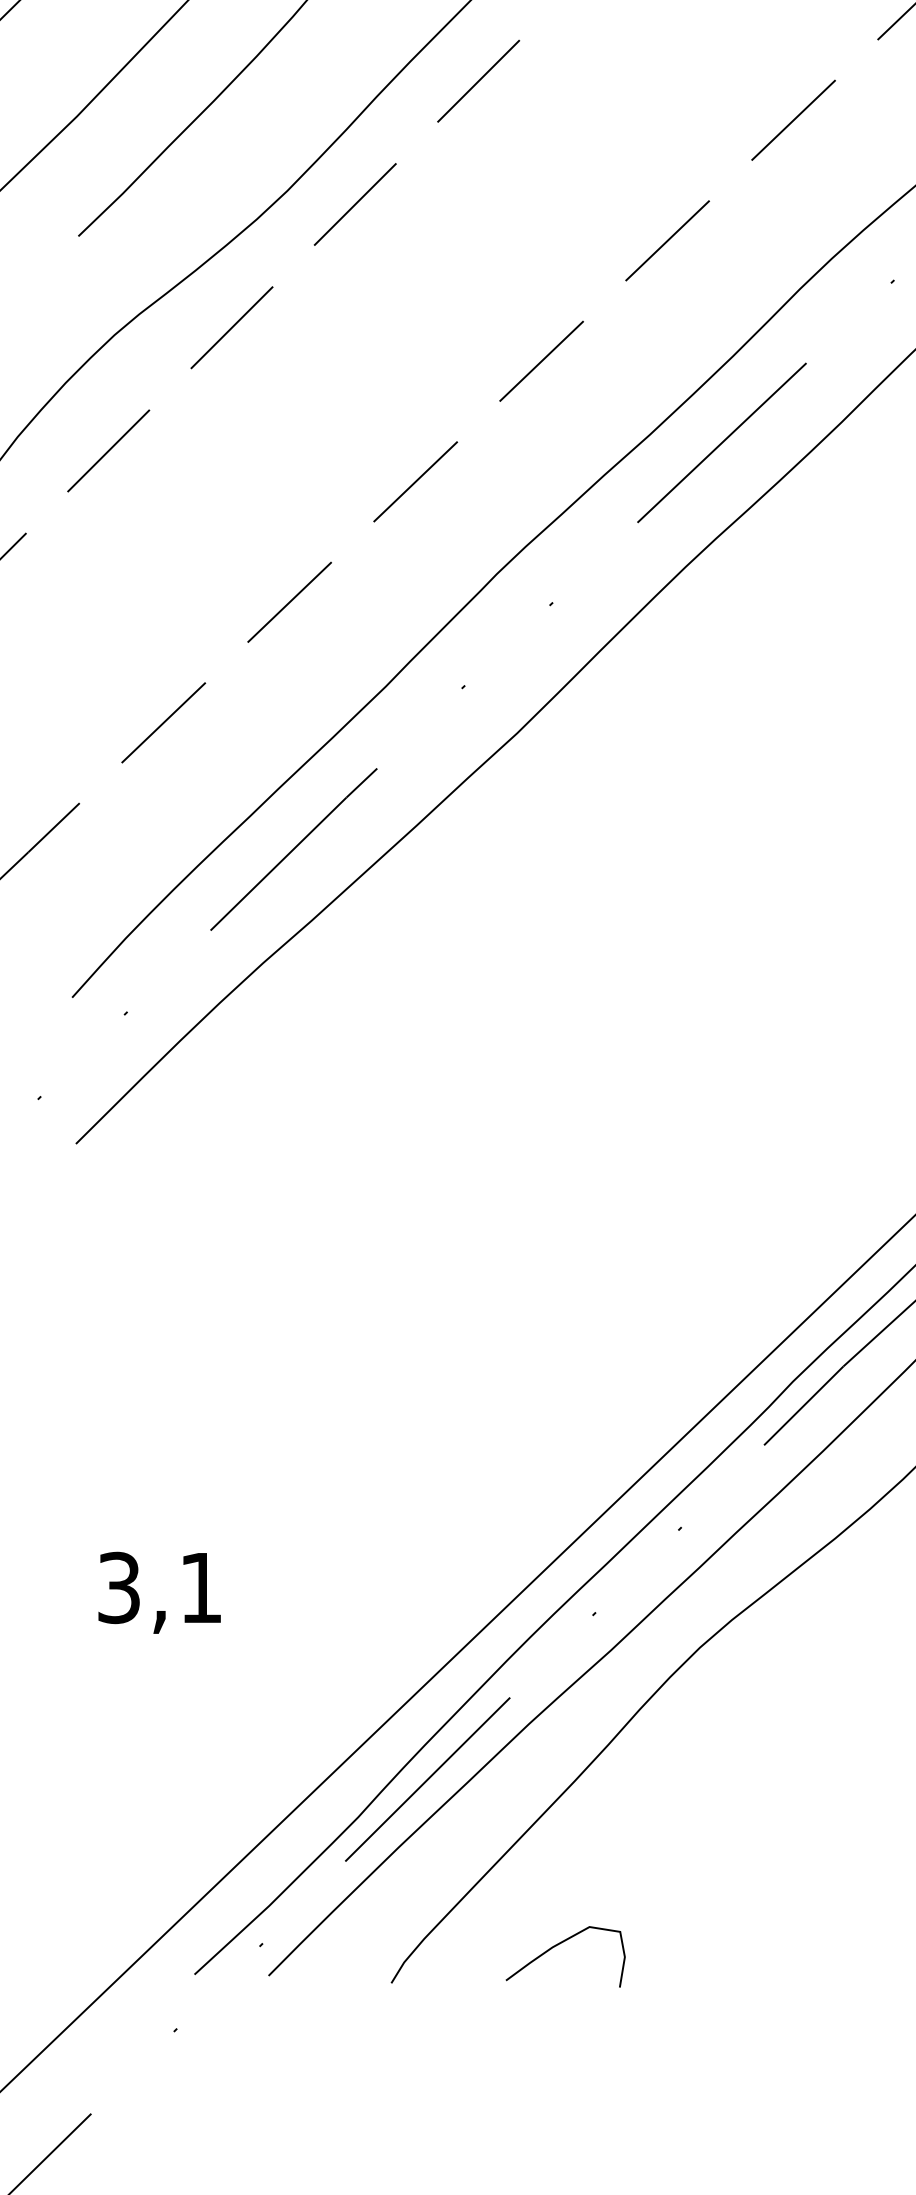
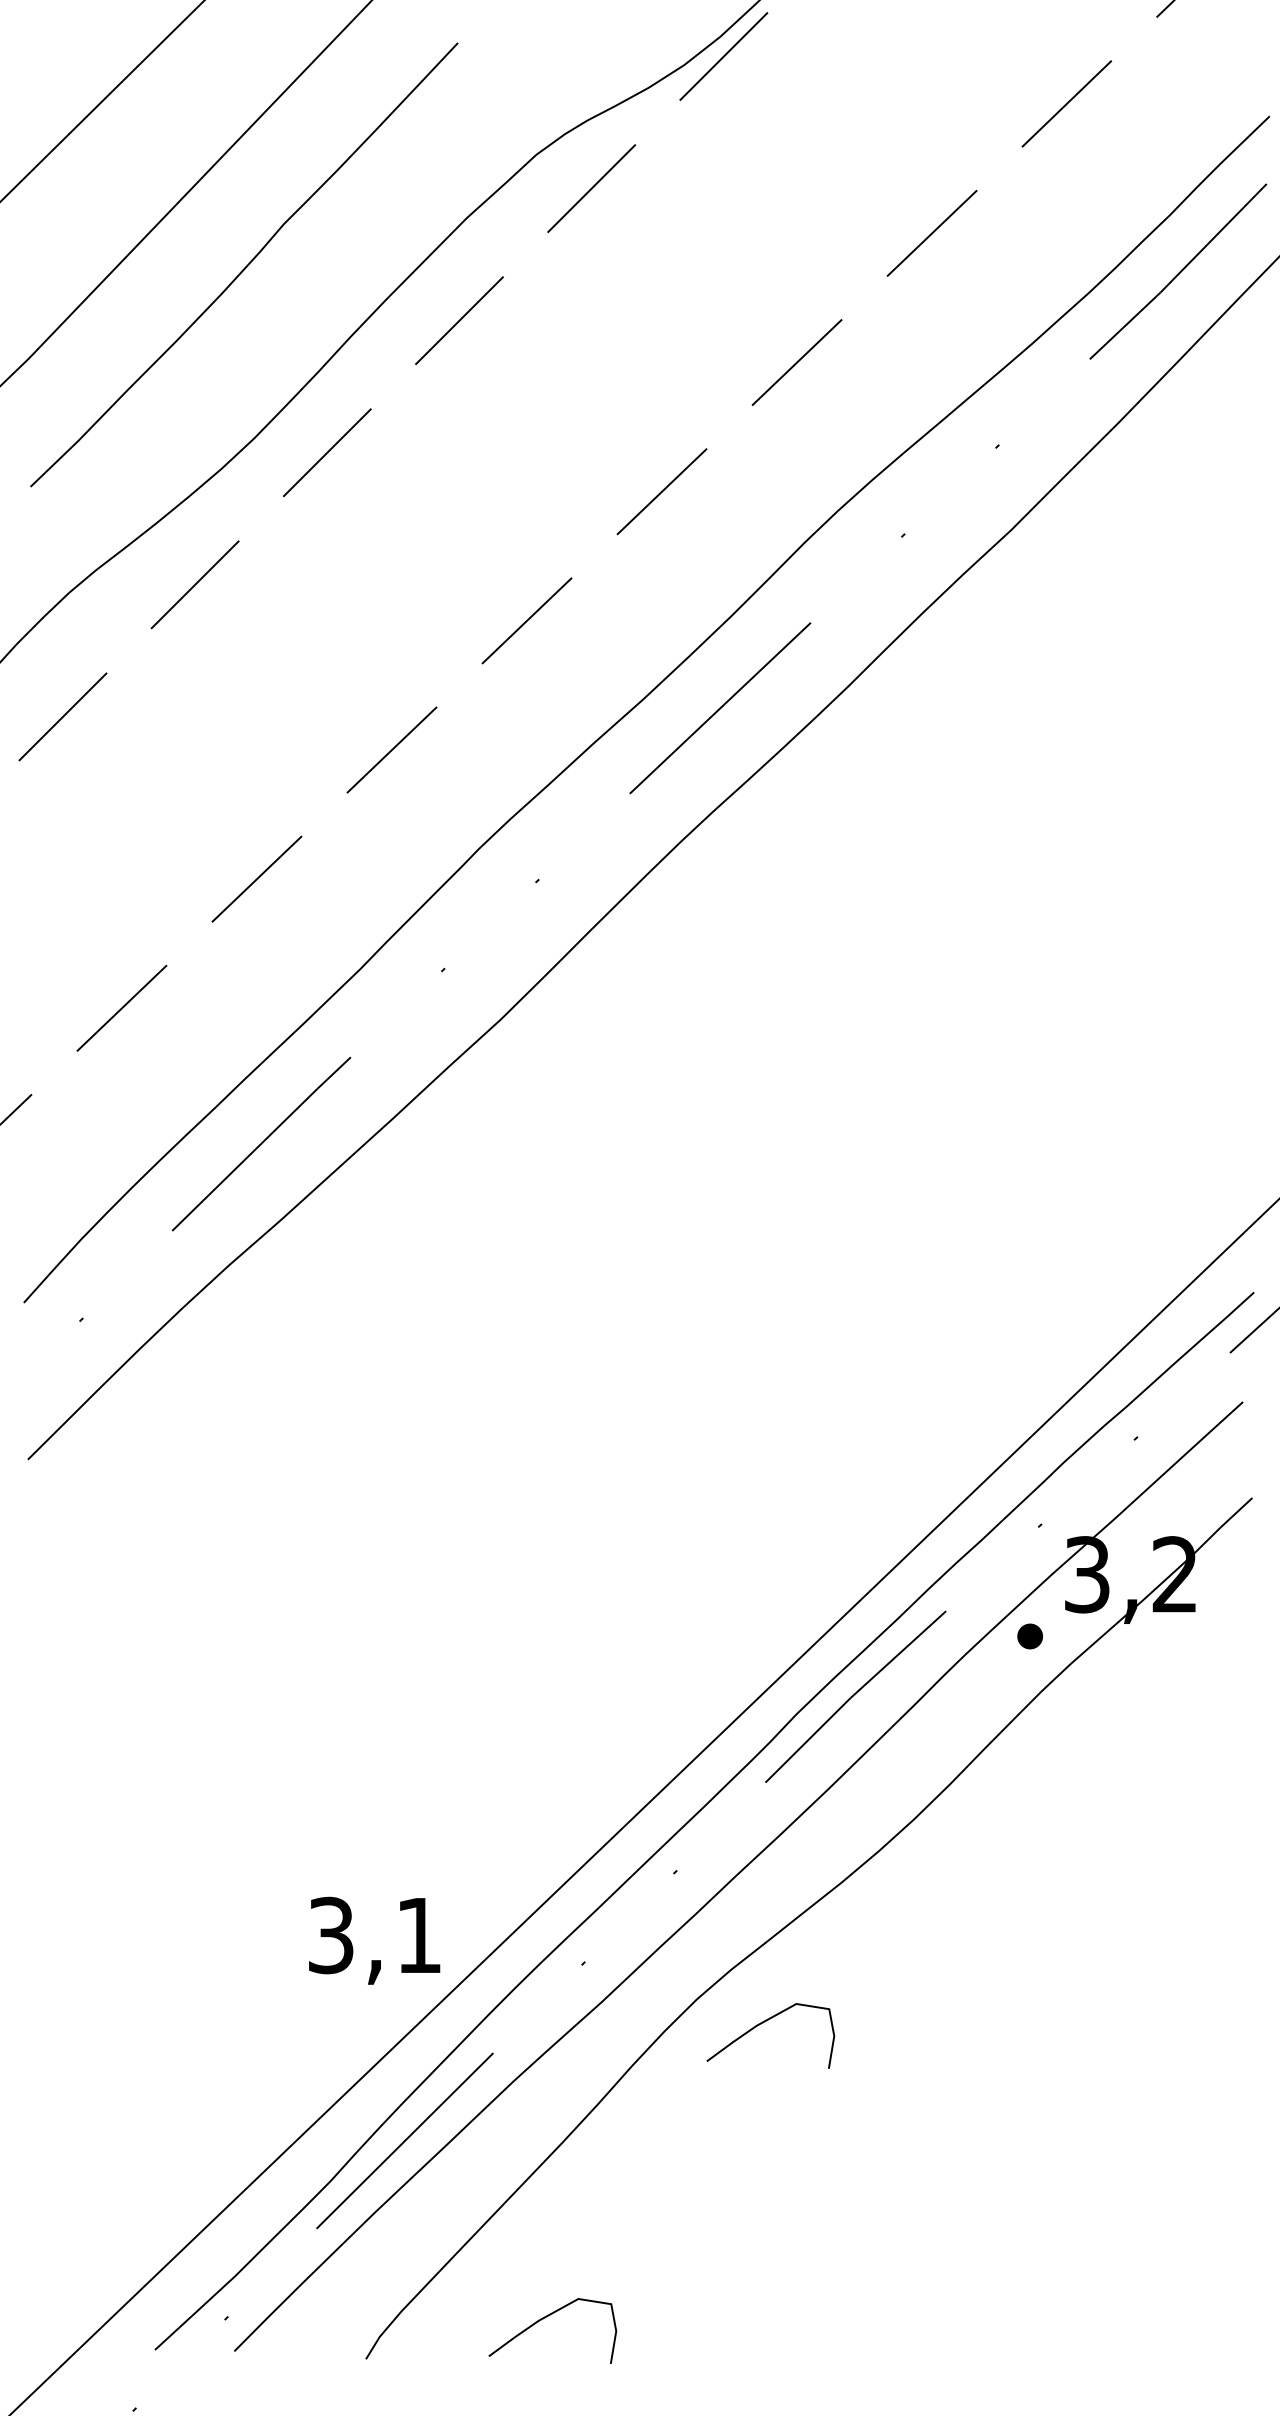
text: (159, 1592) -> (374, 1940), moved
curve: (762, 1670) -> (763, 2023), added

